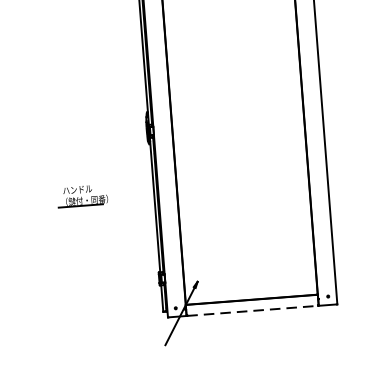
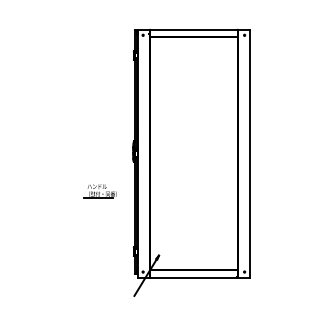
part: (81, 196) -> (99, 191), moved
line: (252, 310) -> (193, 277), dashed -> solid

